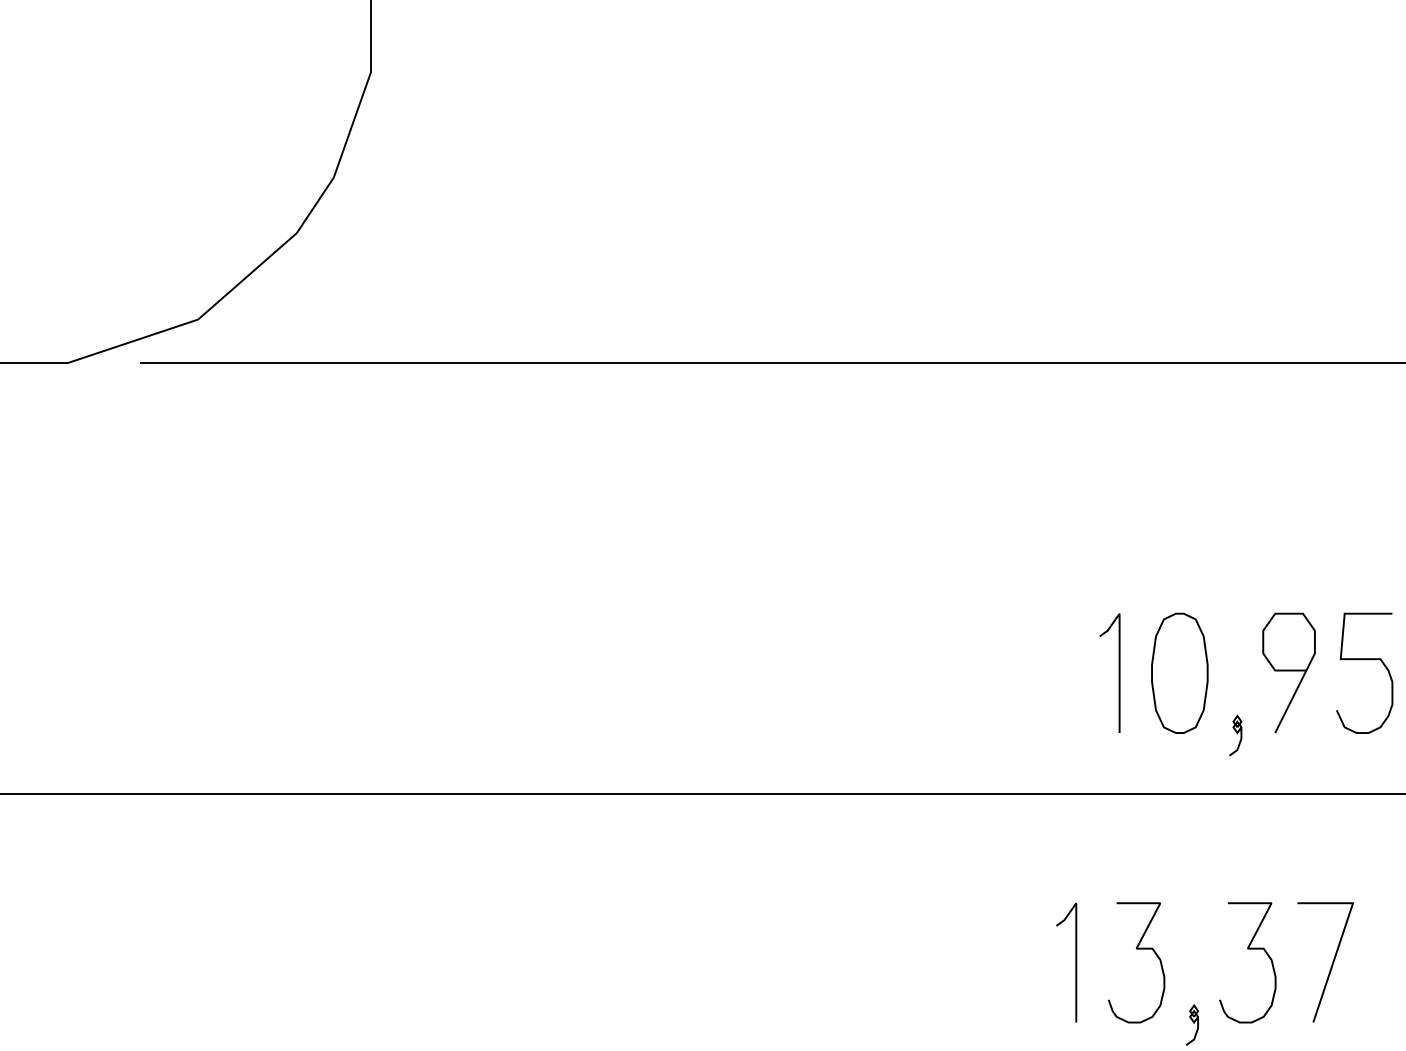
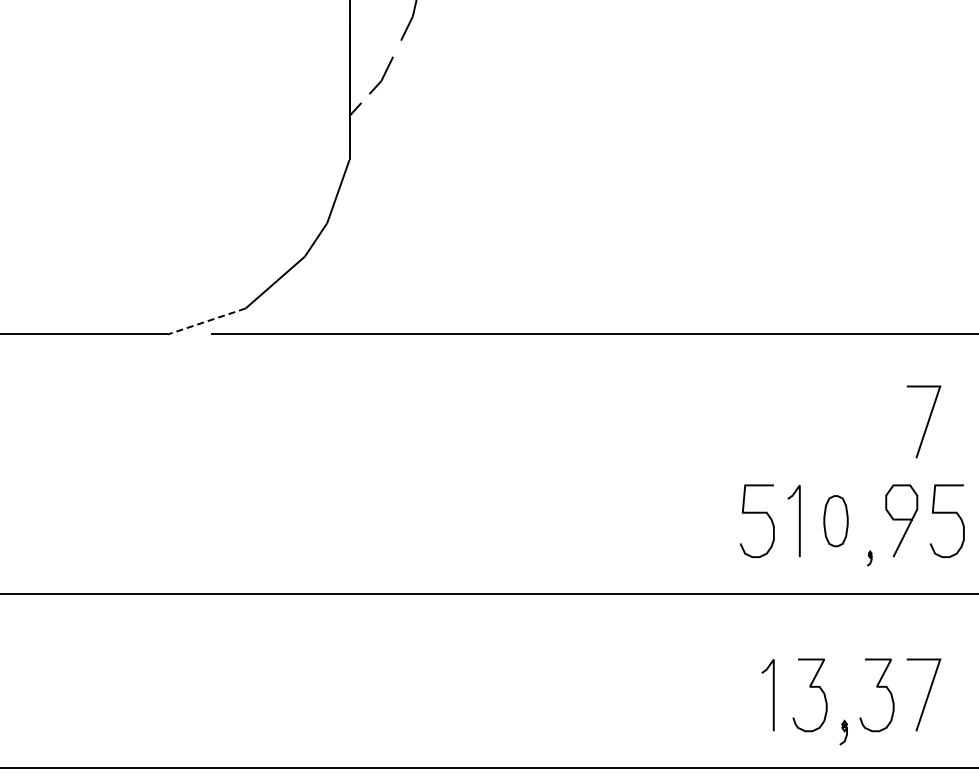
line: (133, 341) -> (206, 321), solid -> dashed
line: (1331, 507) -> (927, 421), added
curve: (1047, 660) -> (756, 513), added
part: (1178, 672) -> (835, 520), size x0.7
part: (1235, 735) -> (869, 558), size x0.6

